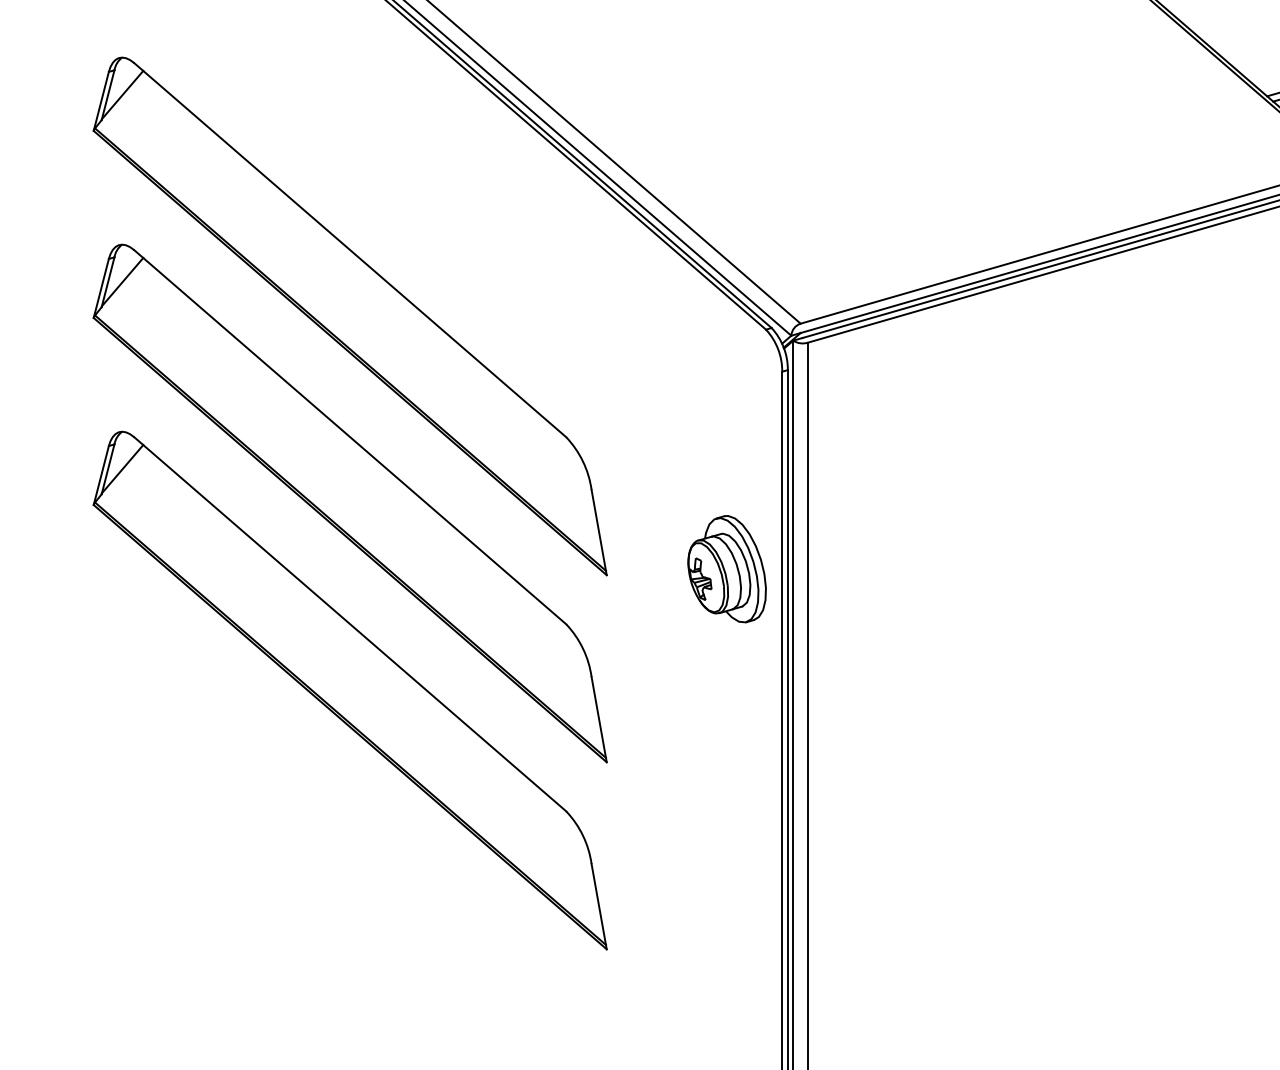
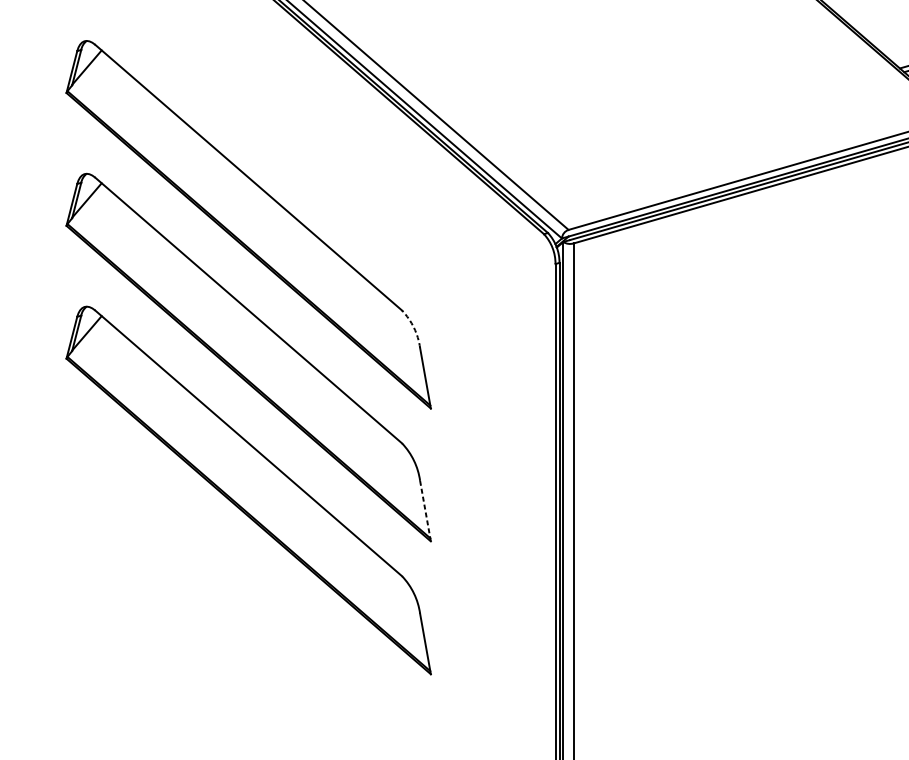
arc: (583, 461) -> (414, 327), solid -> dashed
part: (726, 569) -> (515, 404), removed
line: (599, 720) -> (425, 511), solid -> dashed

